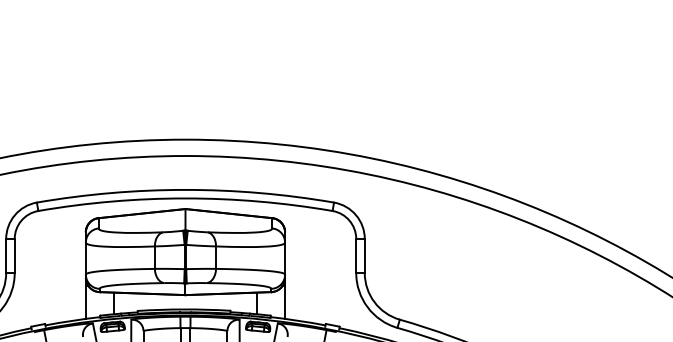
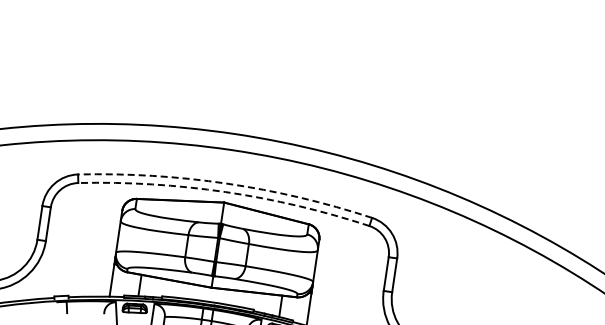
arc: (185, 189) -> (227, 183), solid -> dashed
arc: (185, 198) -> (225, 192), solid -> dashed

